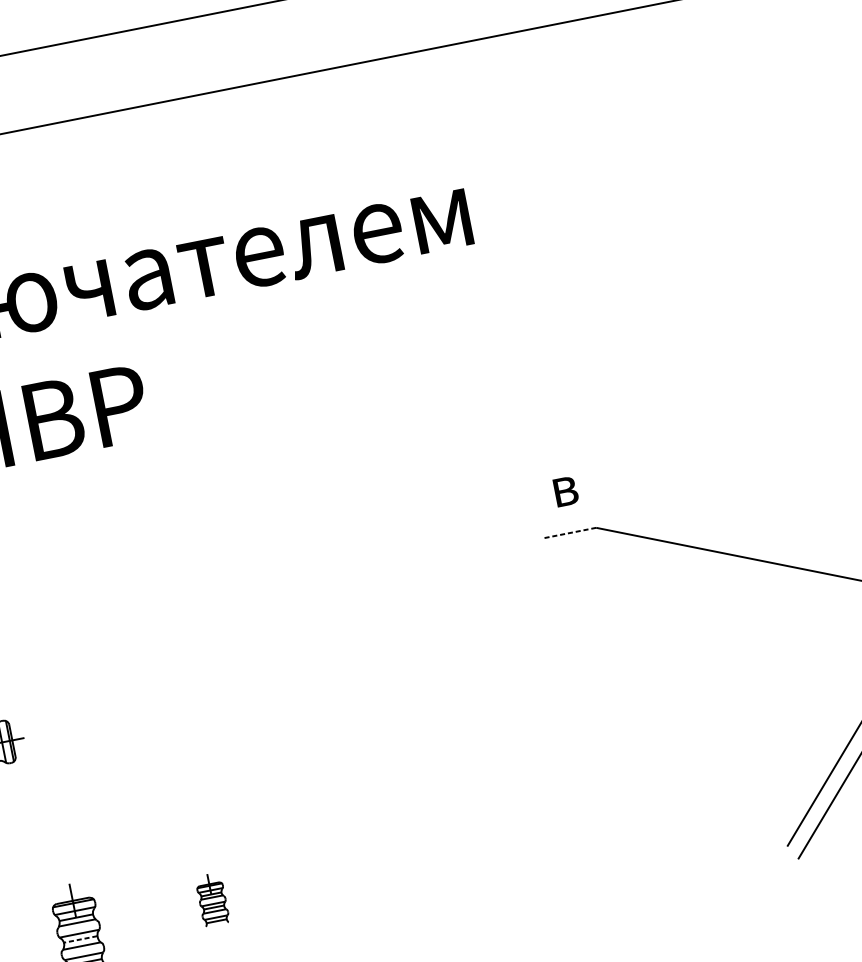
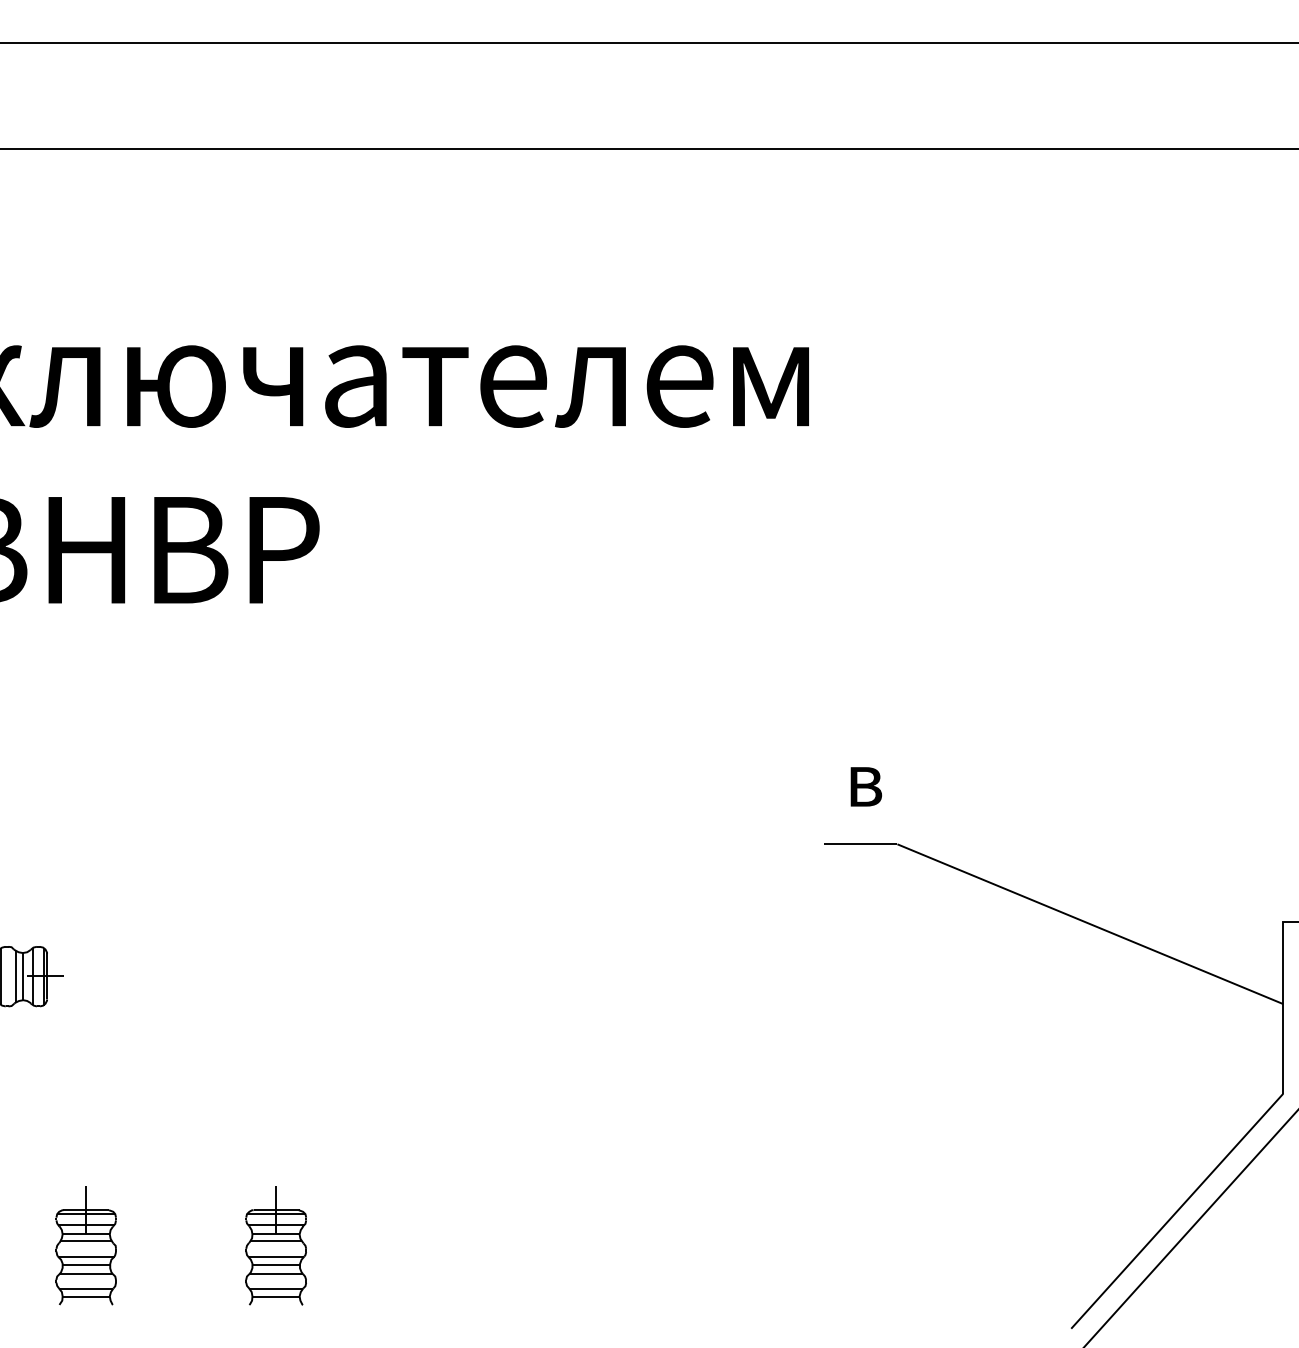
line: (570, 533) -> (860, 844), dashed -> solid
part: (211, 899) -> (275, 1245), size x1.67
line: (80, 939) -> (86, 1264), dashed -> solid

